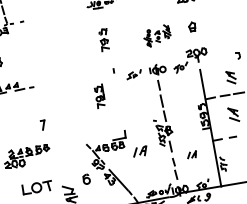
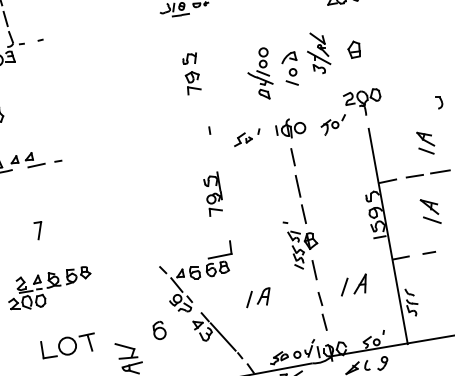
part: (157, 35) -> (290, 65), size x1.67
part: (99, 96) -> (212, 194), moved
part: (42, 124) -> (37, 229), moved
part: (140, 151) -> (258, 297), moved
part: (191, 154) -> (352, 284), size x1.67

